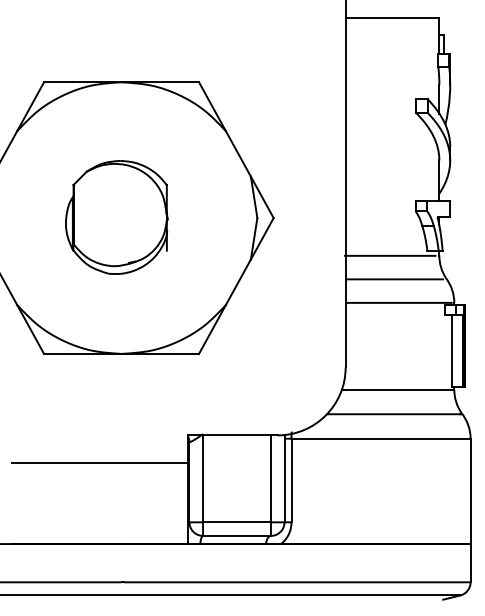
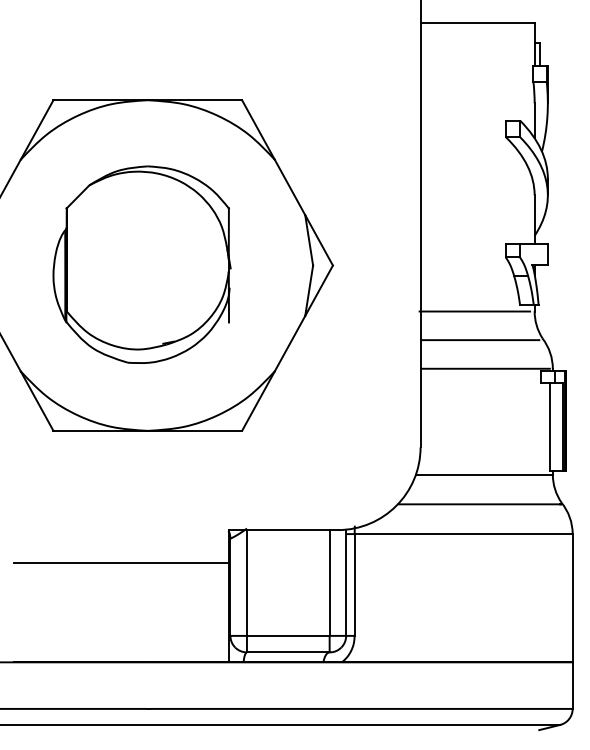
part: (116, 217) -> (141, 264), size x1.43

